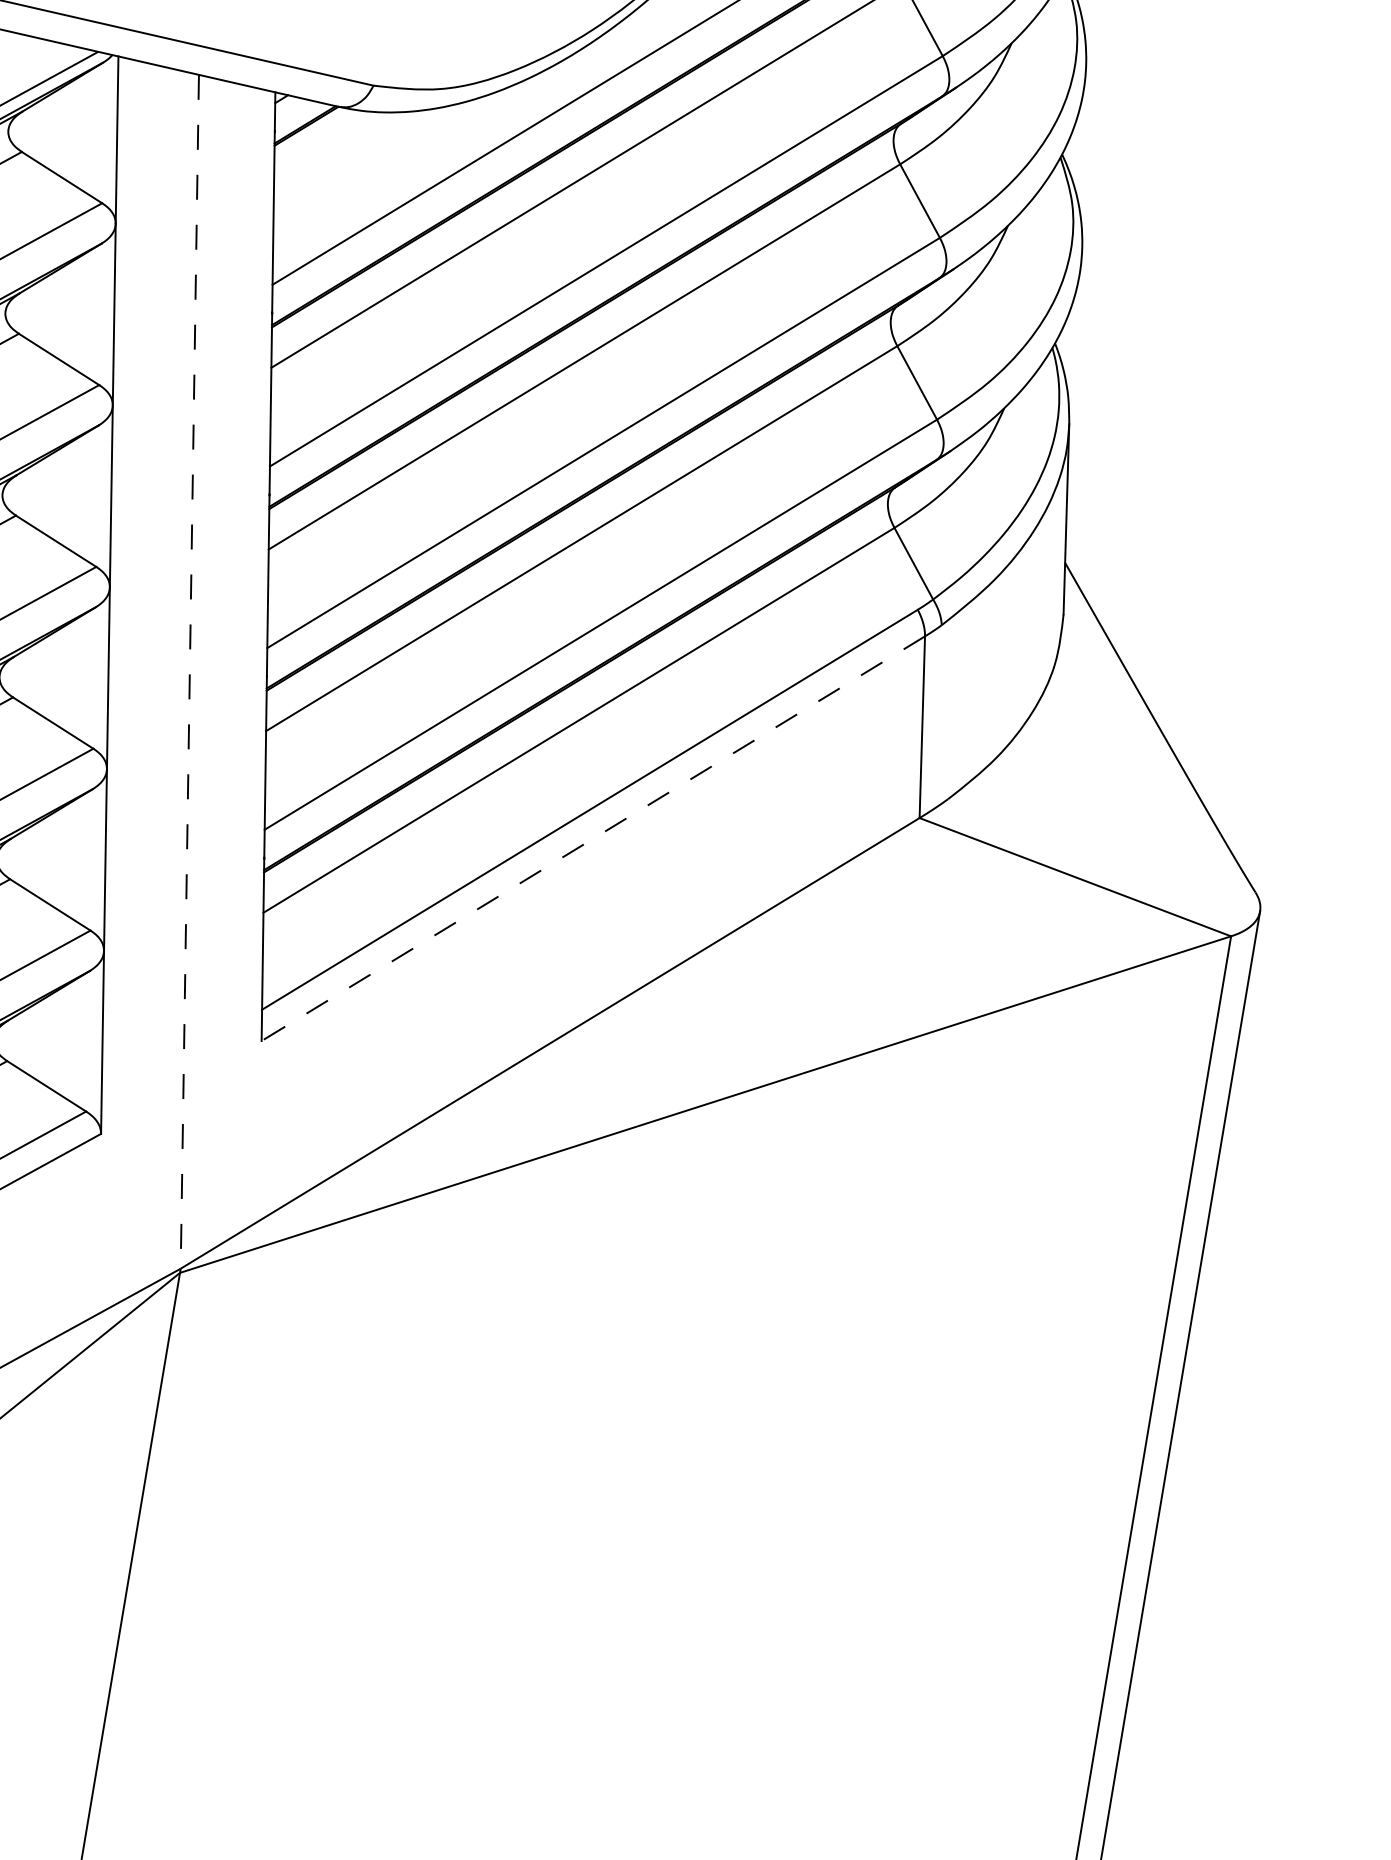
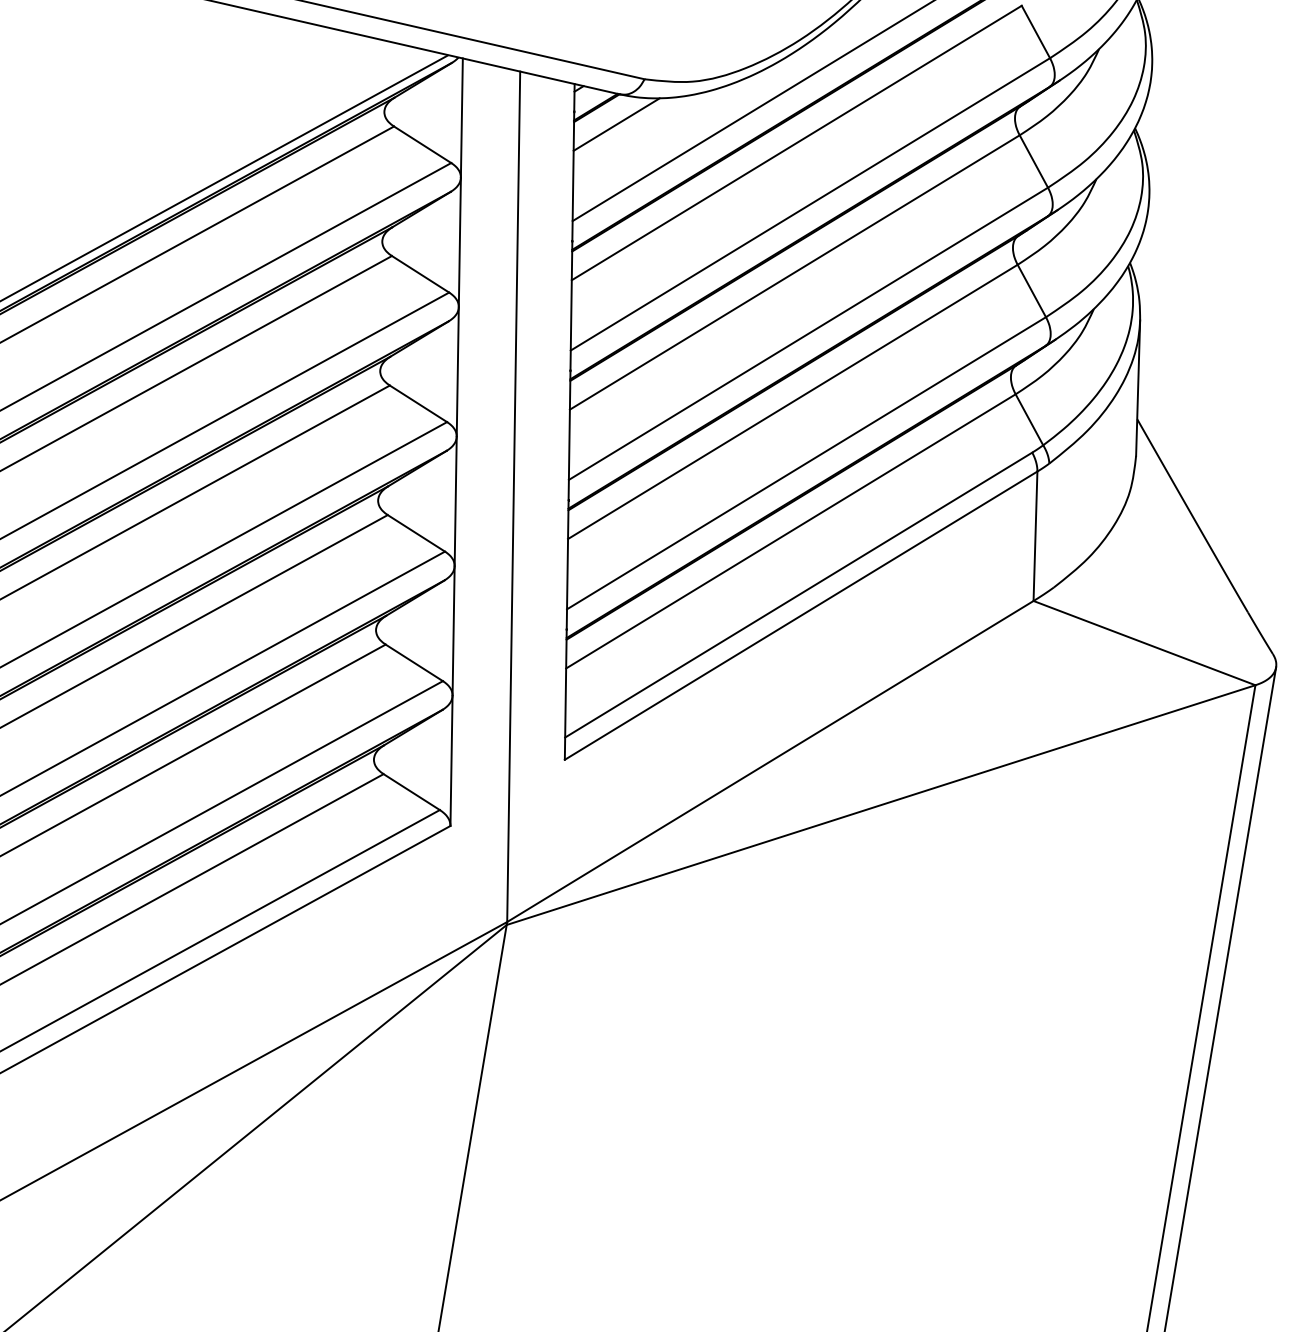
line: (334, 149) -> (616, 124), added
line: (189, 672) -> (513, 497), dashed -> solid
line: (593, 838) -> (801, 615), dashed -> solid

